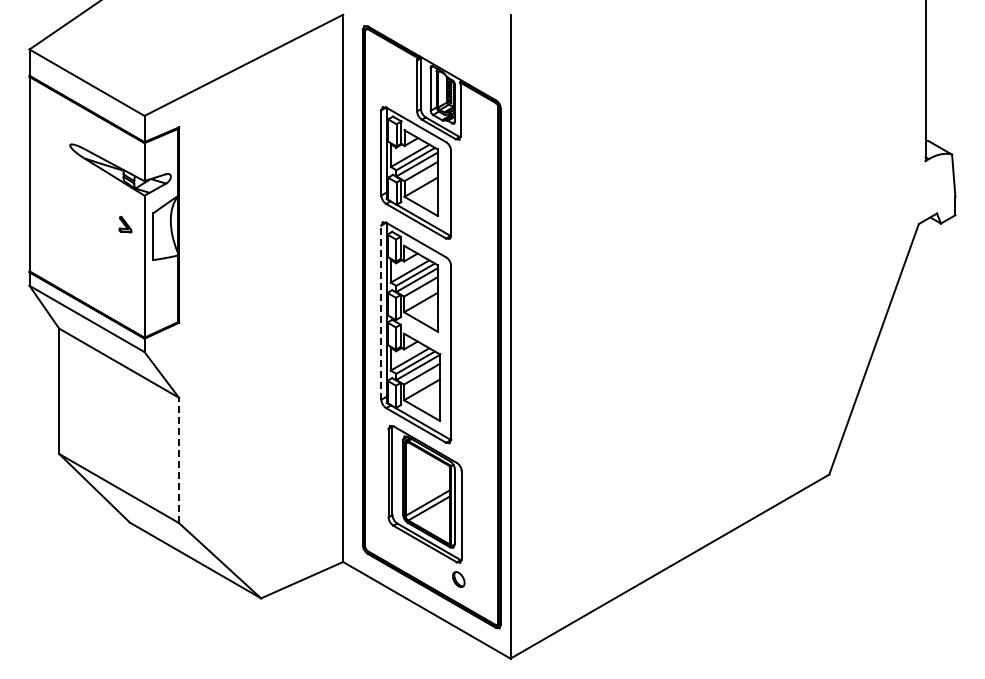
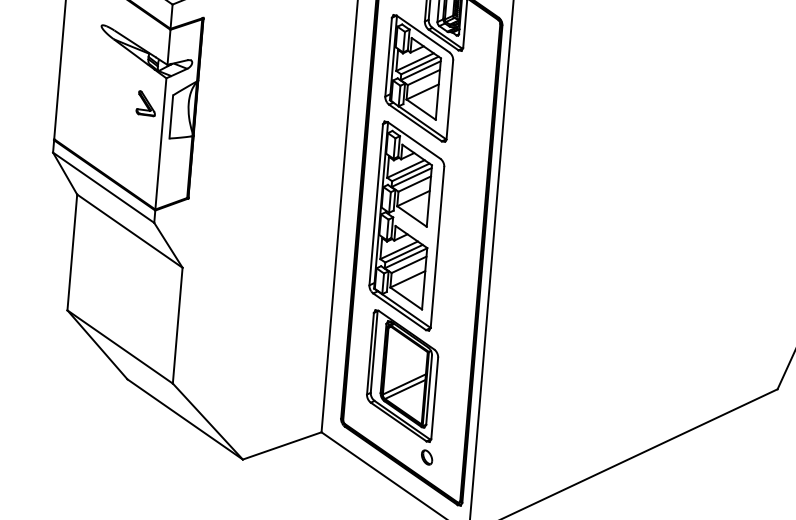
part: (125, 224) -> (146, 103), size x1.67
line: (381, 312) -> (376, 204), dashed -> solid
line: (179, 460) -> (178, 325), dashed -> solid

